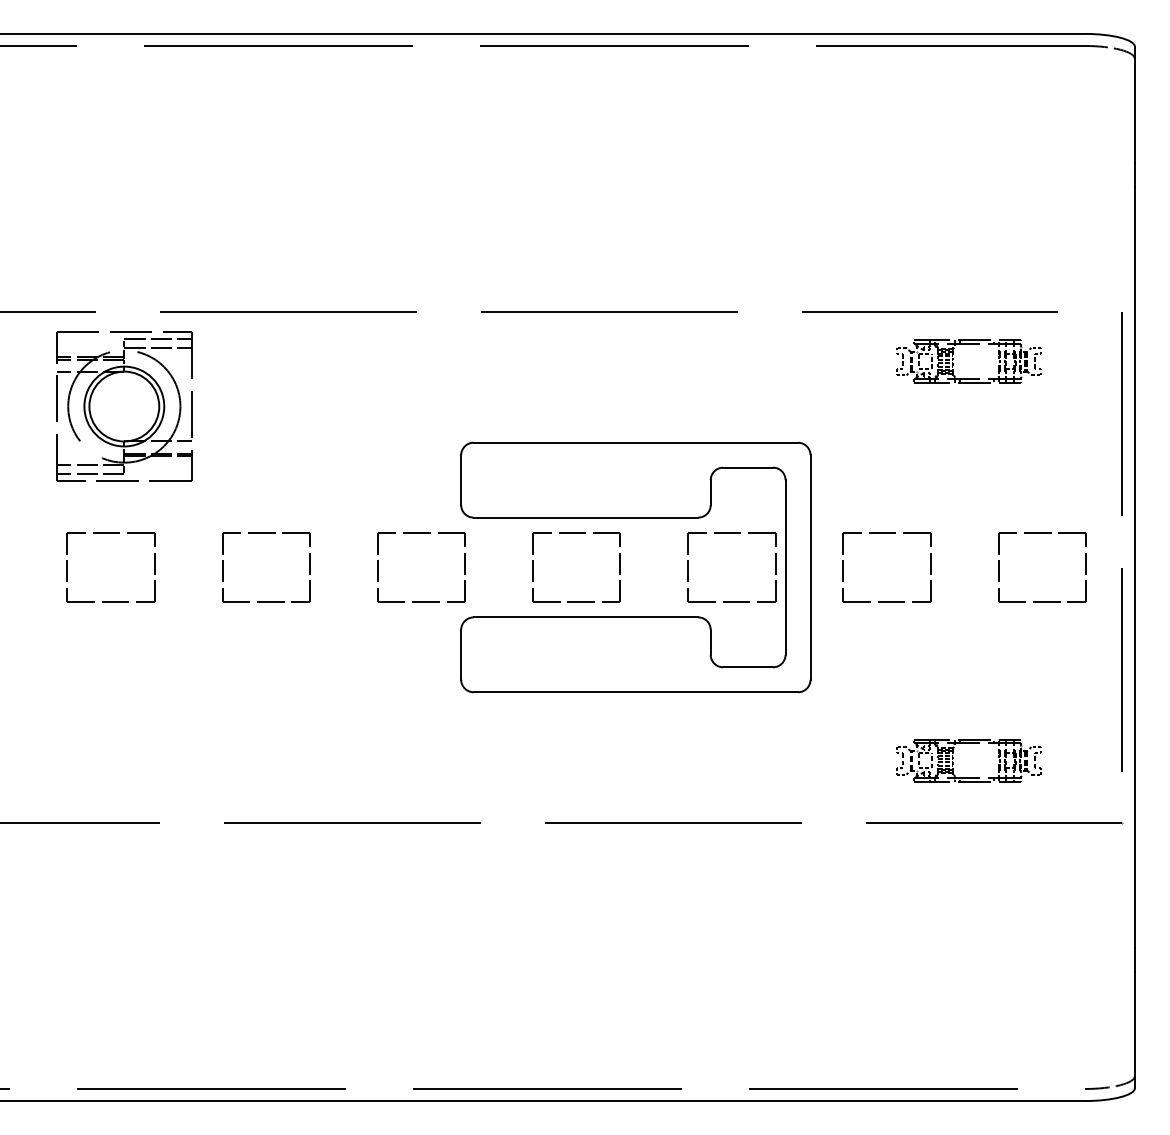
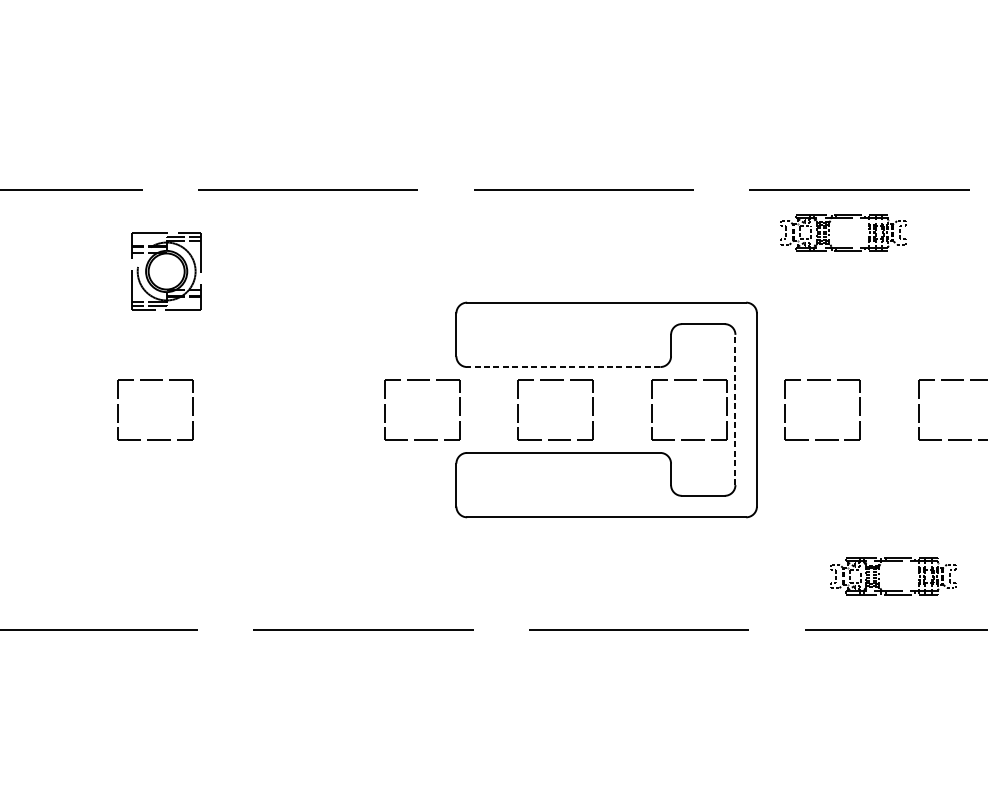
part: (953, 359) -> (830, 231), moved
part: (124, 406) -> (166, 271), size x0.6
line: (585, 517) -> (563, 366), solid -> dashed
part: (266, 533) -> (288, 380), removed
line: (785, 567) -> (735, 409), solid -> dashed

